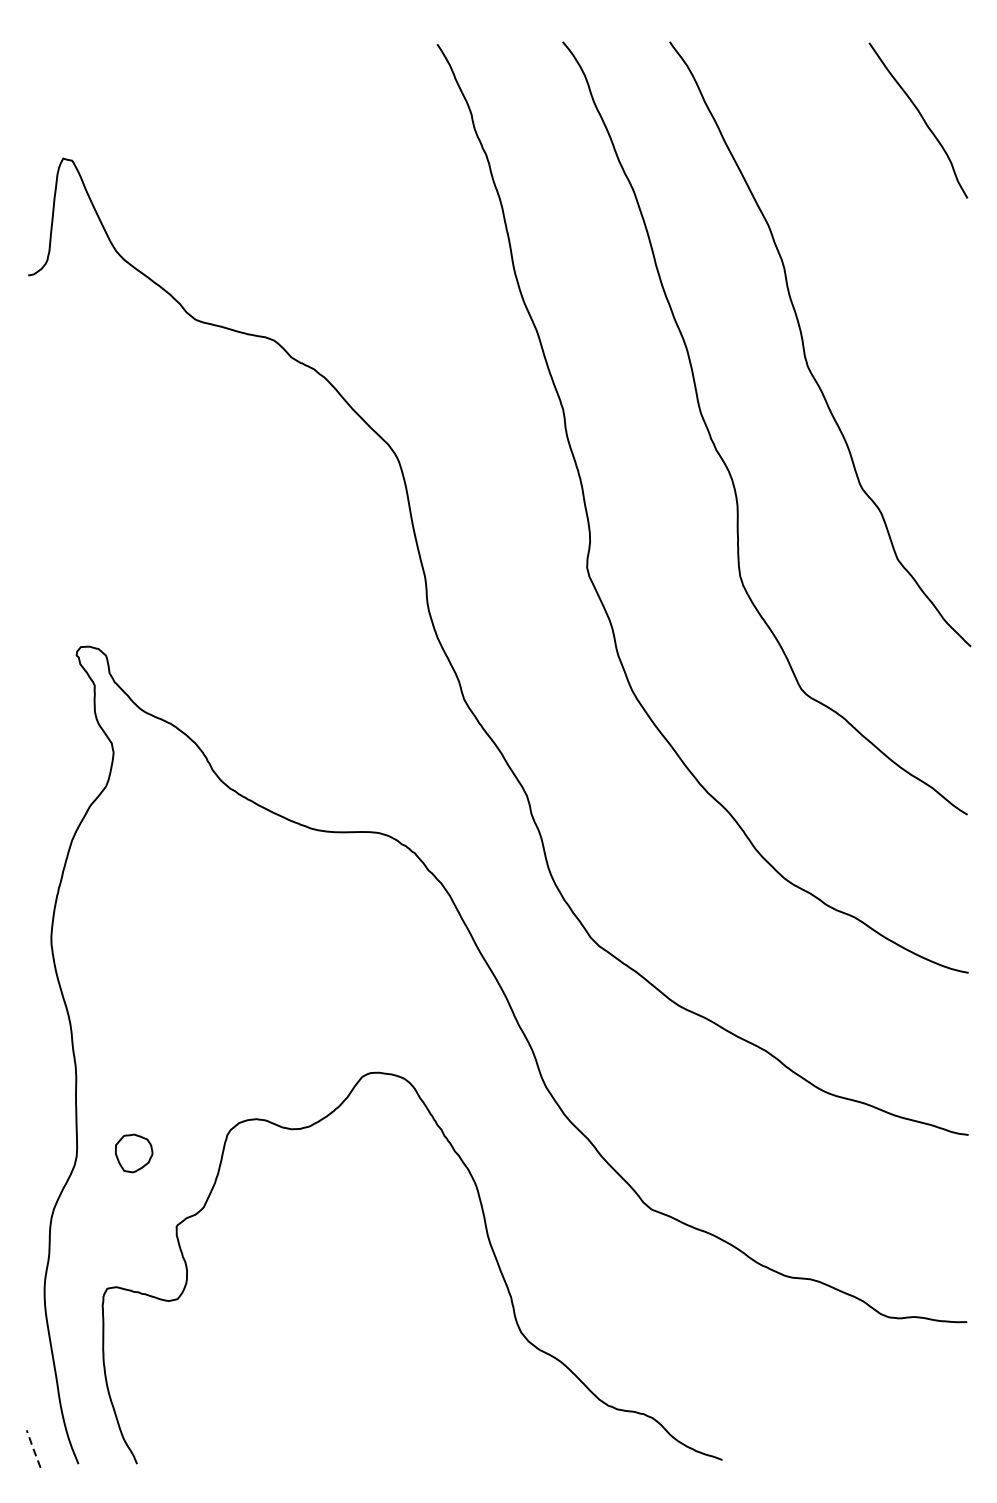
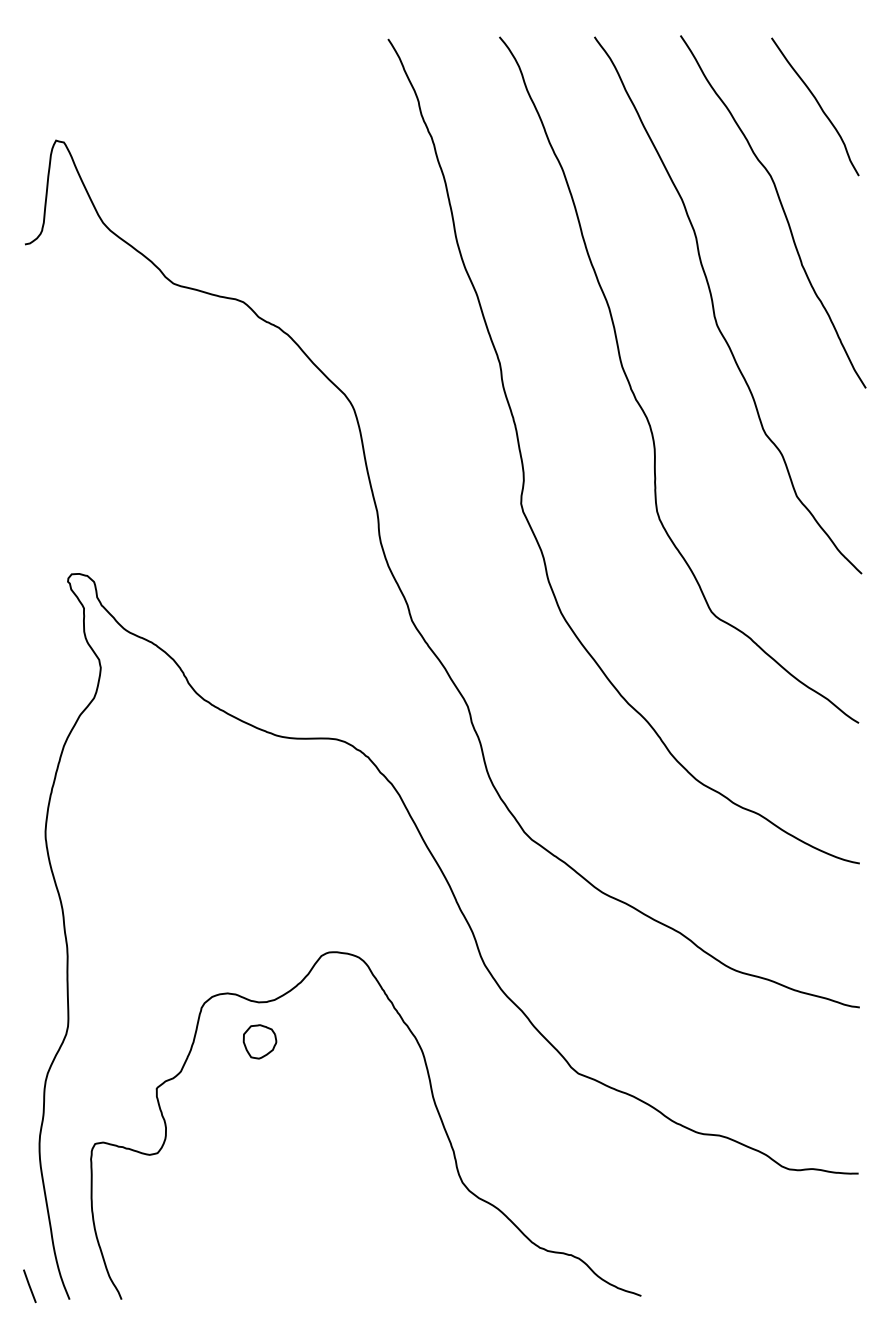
curve: (880, 233) -> (781, 207), added
part: (133, 1153) -> (259, 1041), moved
line: (33, 1448) -> (29, 1285), dashed -> solid

